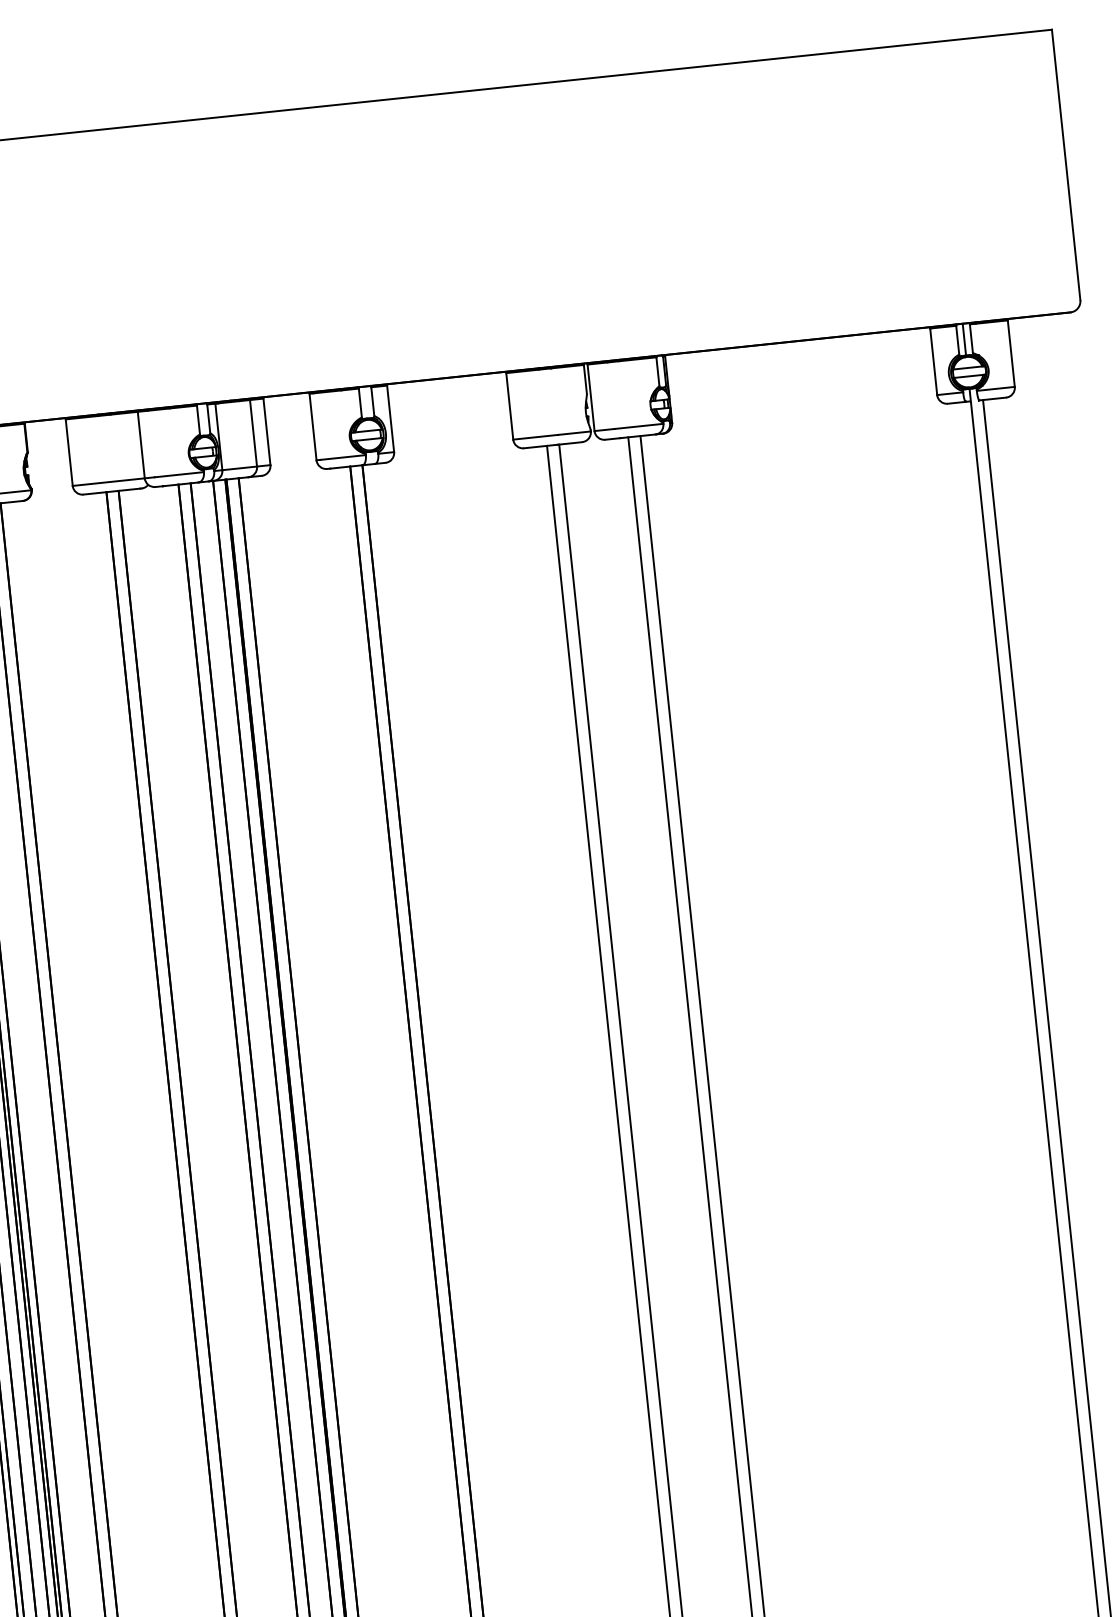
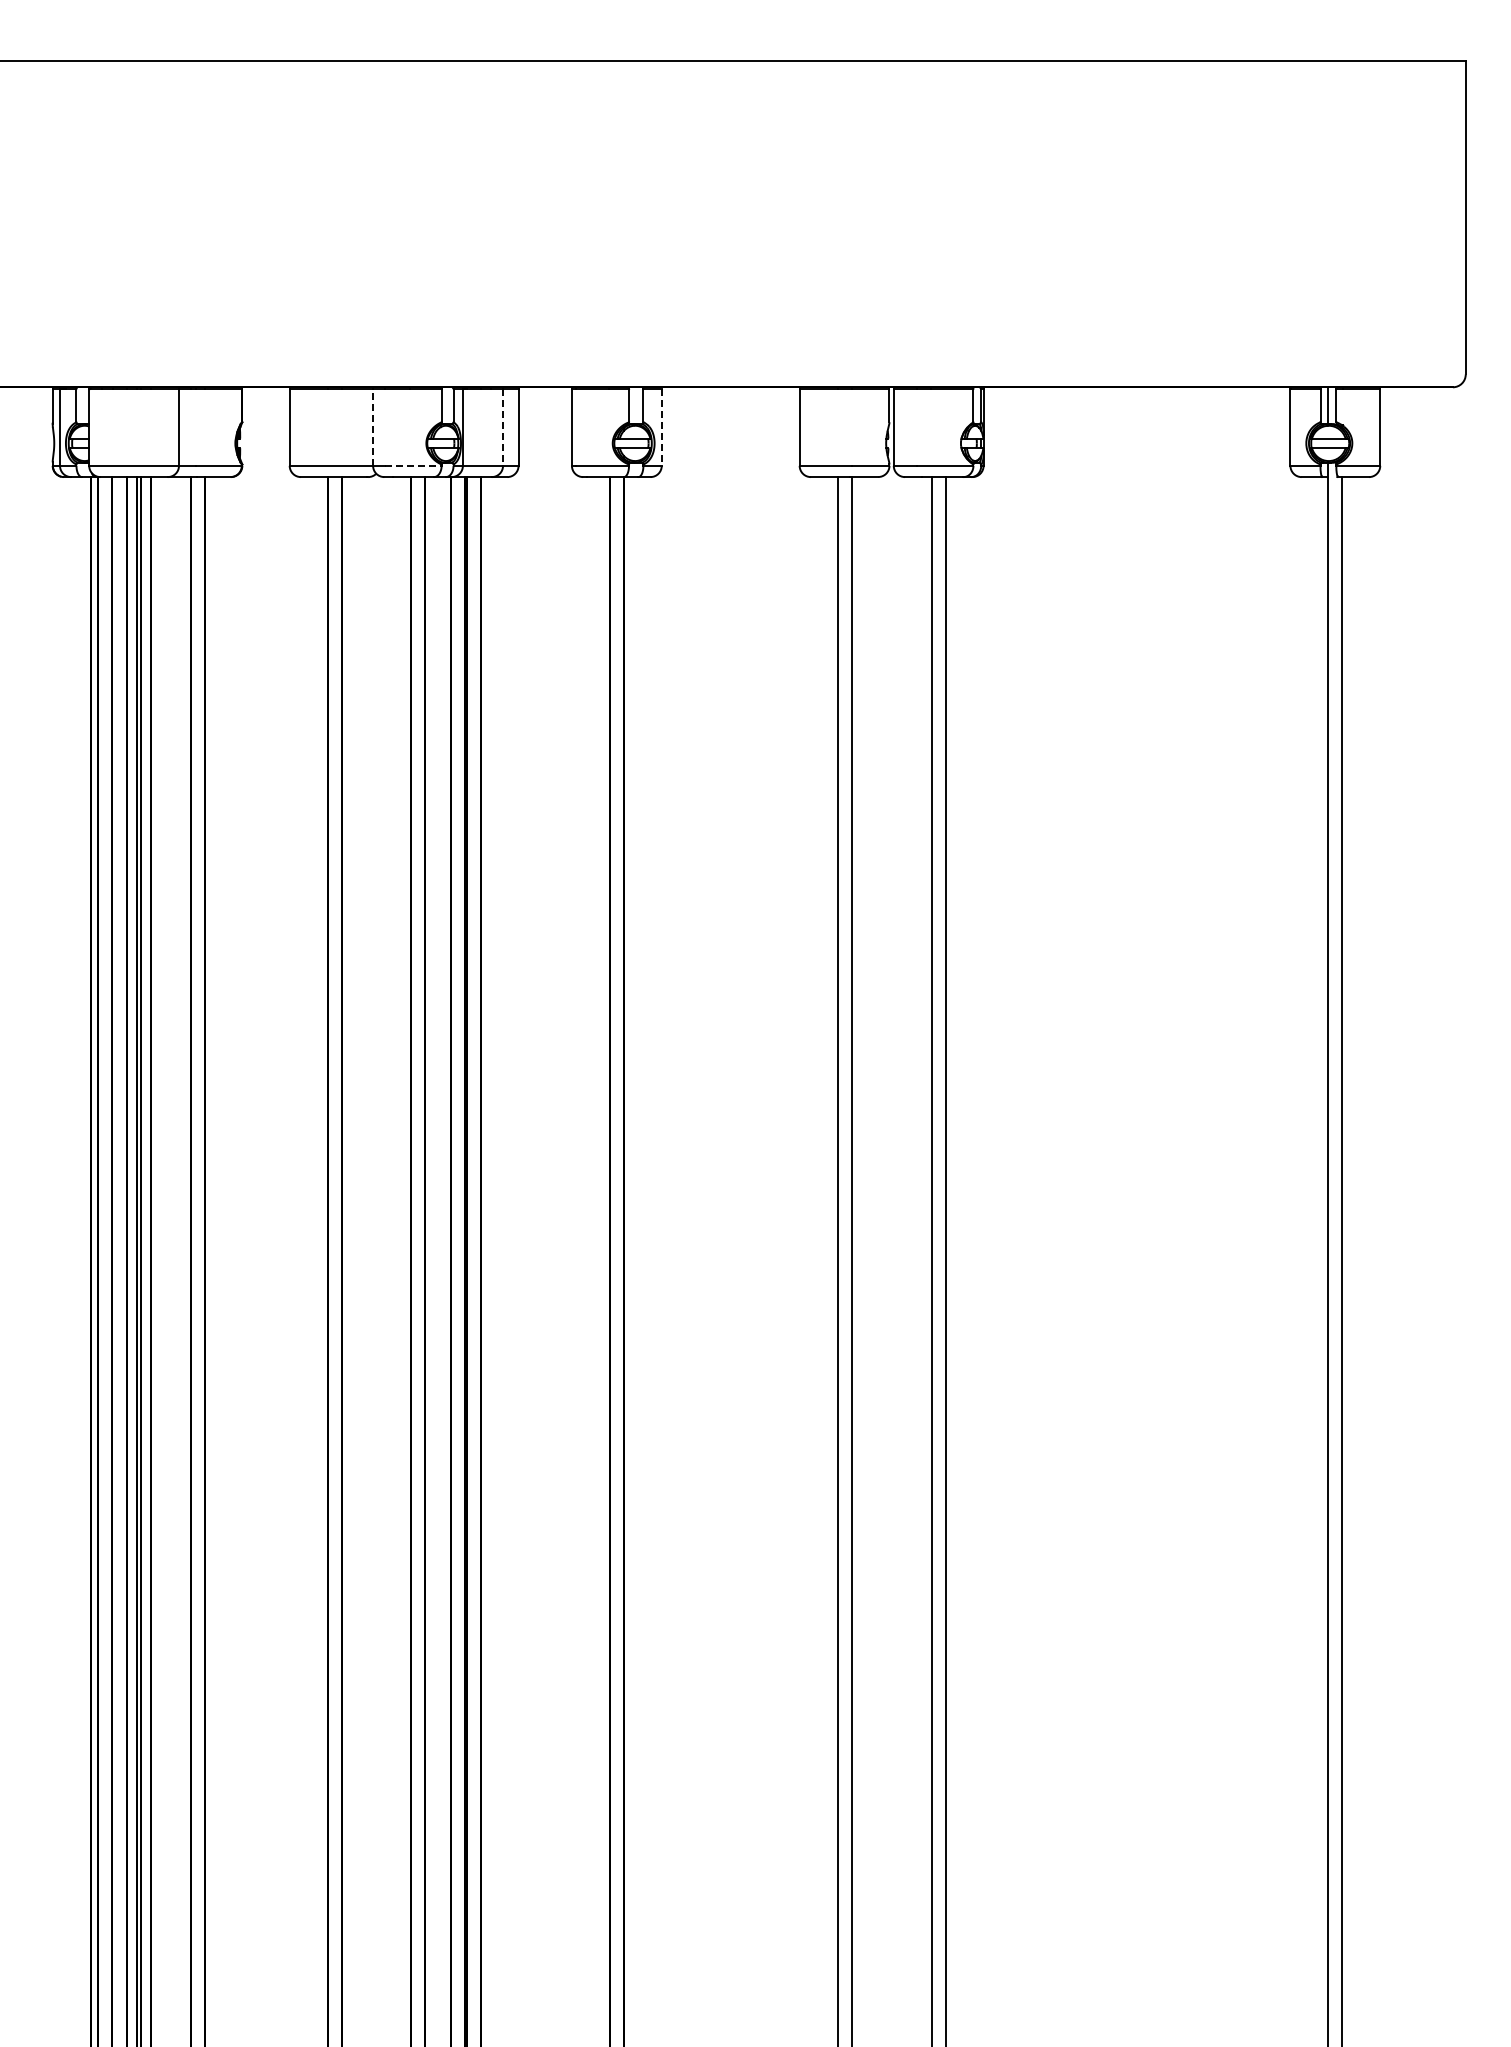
line: (390, 419) -> (661, 427), solid -> dashed
line: (253, 433) -> (503, 427), solid -> dashed
line: (141, 444) -> (373, 426), solid -> dashed
line: (179, 474) -> (413, 465), solid -> dashed

